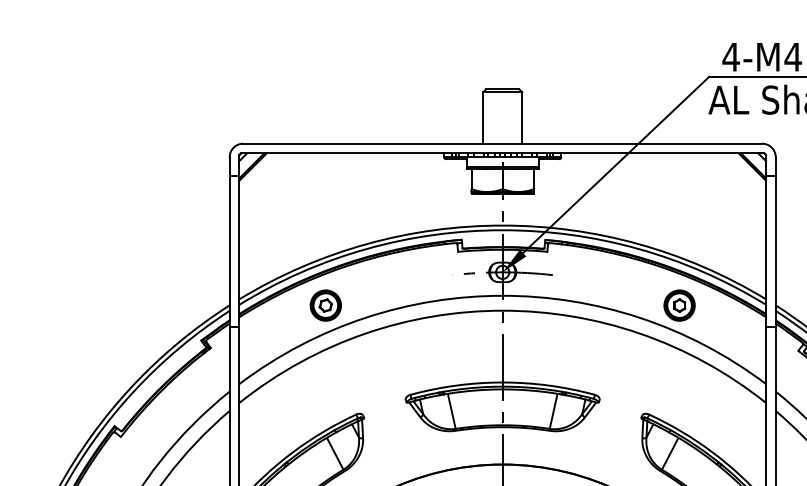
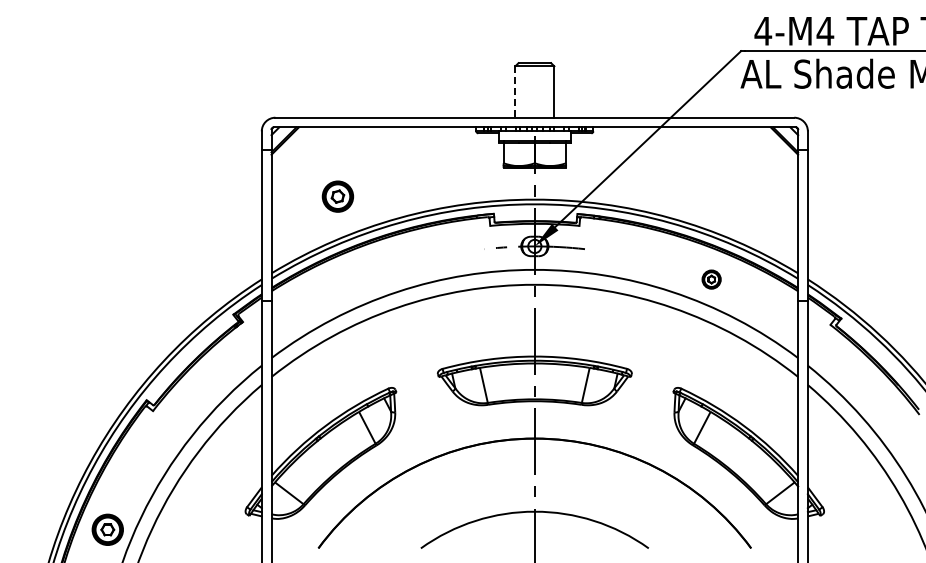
line: (483, 118) -> (515, 92), solid -> dashed
part: (325, 305) -> (337, 196), moved
part: (679, 305) -> (711, 279), size x0.6

